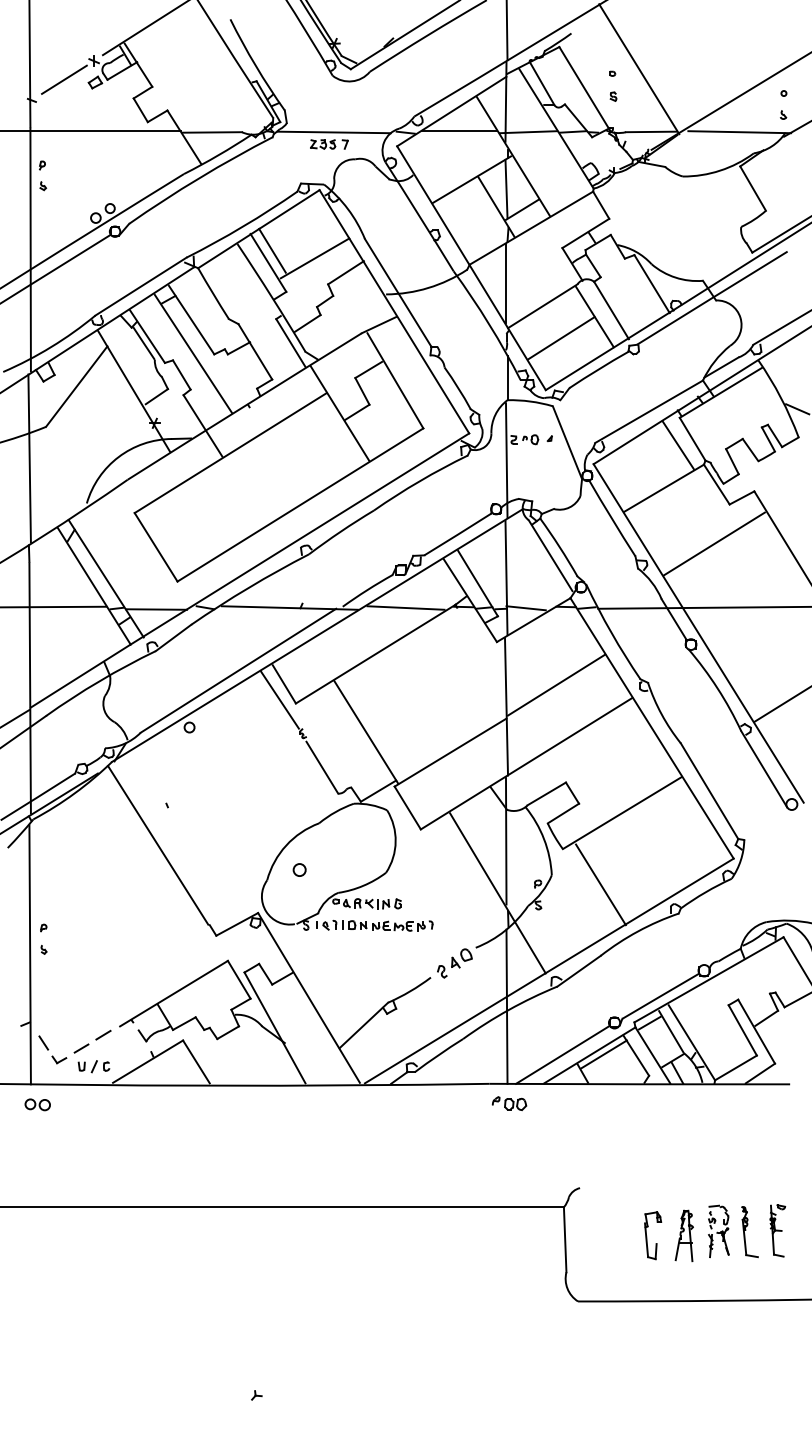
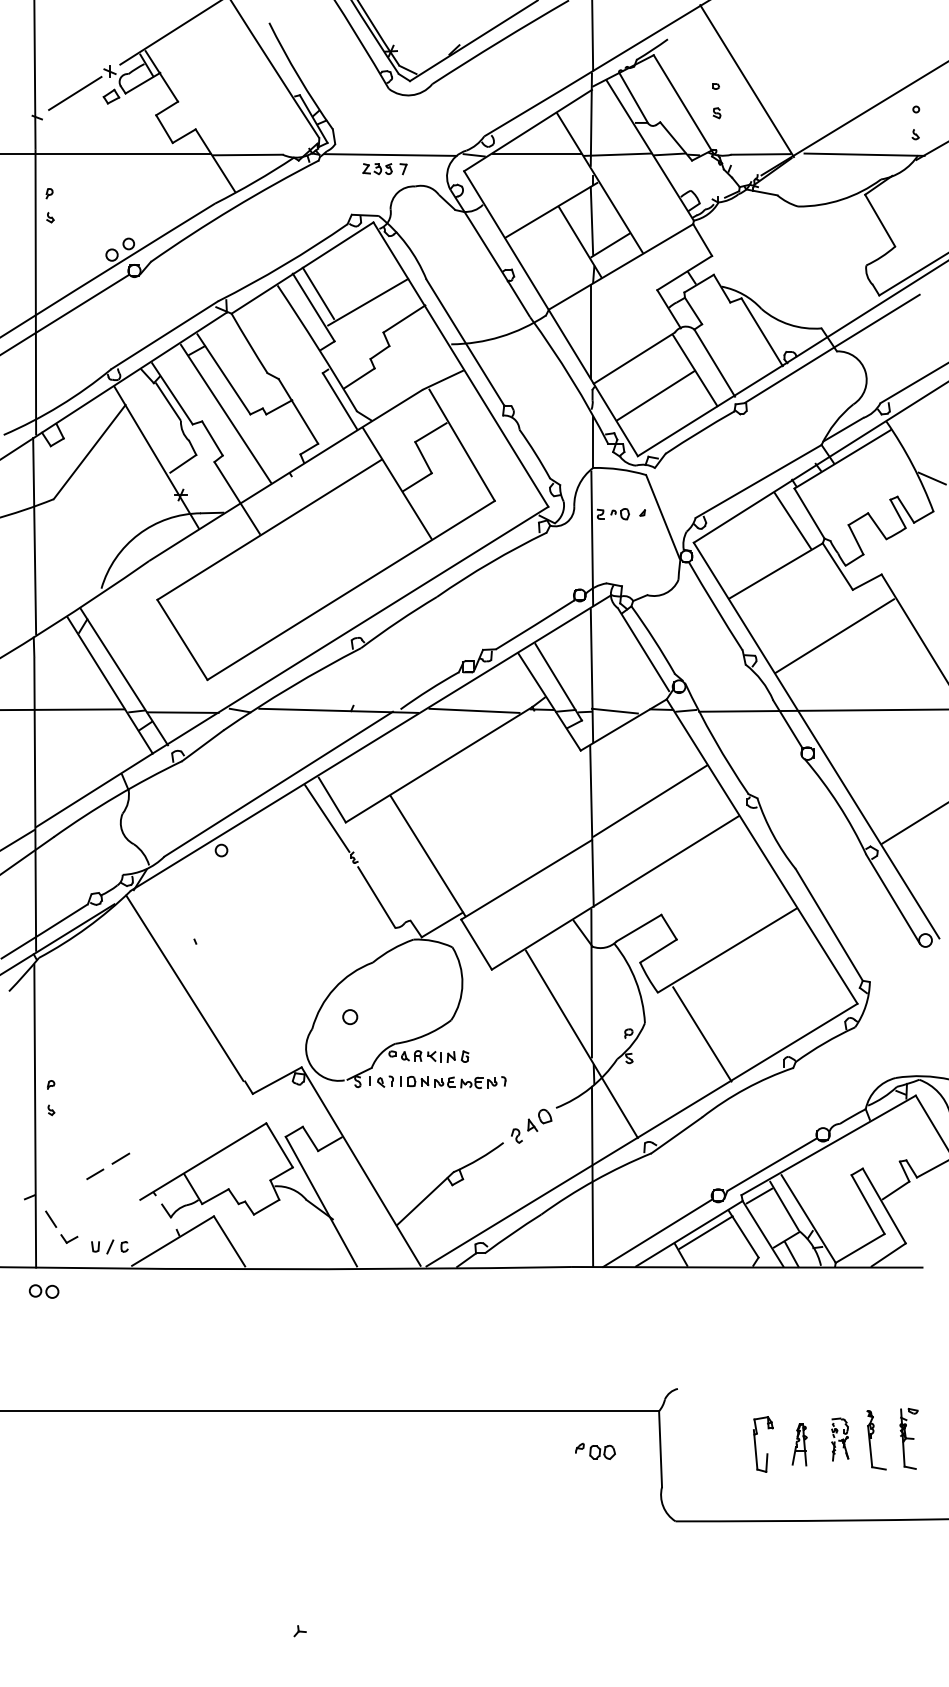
line: (95, 1040) -> (111, 1164), moved
part: (509, 1103) -> (595, 1451), moved
part: (718, 1231) -> (839, 1439), size x0.7
part: (683, 1235) -> (798, 1444), size x0.7

